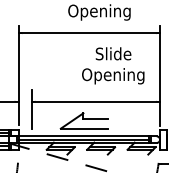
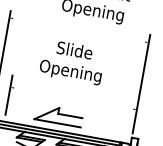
line: (89, 33) -> (79, 30), removed
text: (113, 65) -> (72, 61), moved
line: (95, 101) -> (73, 98), removed

